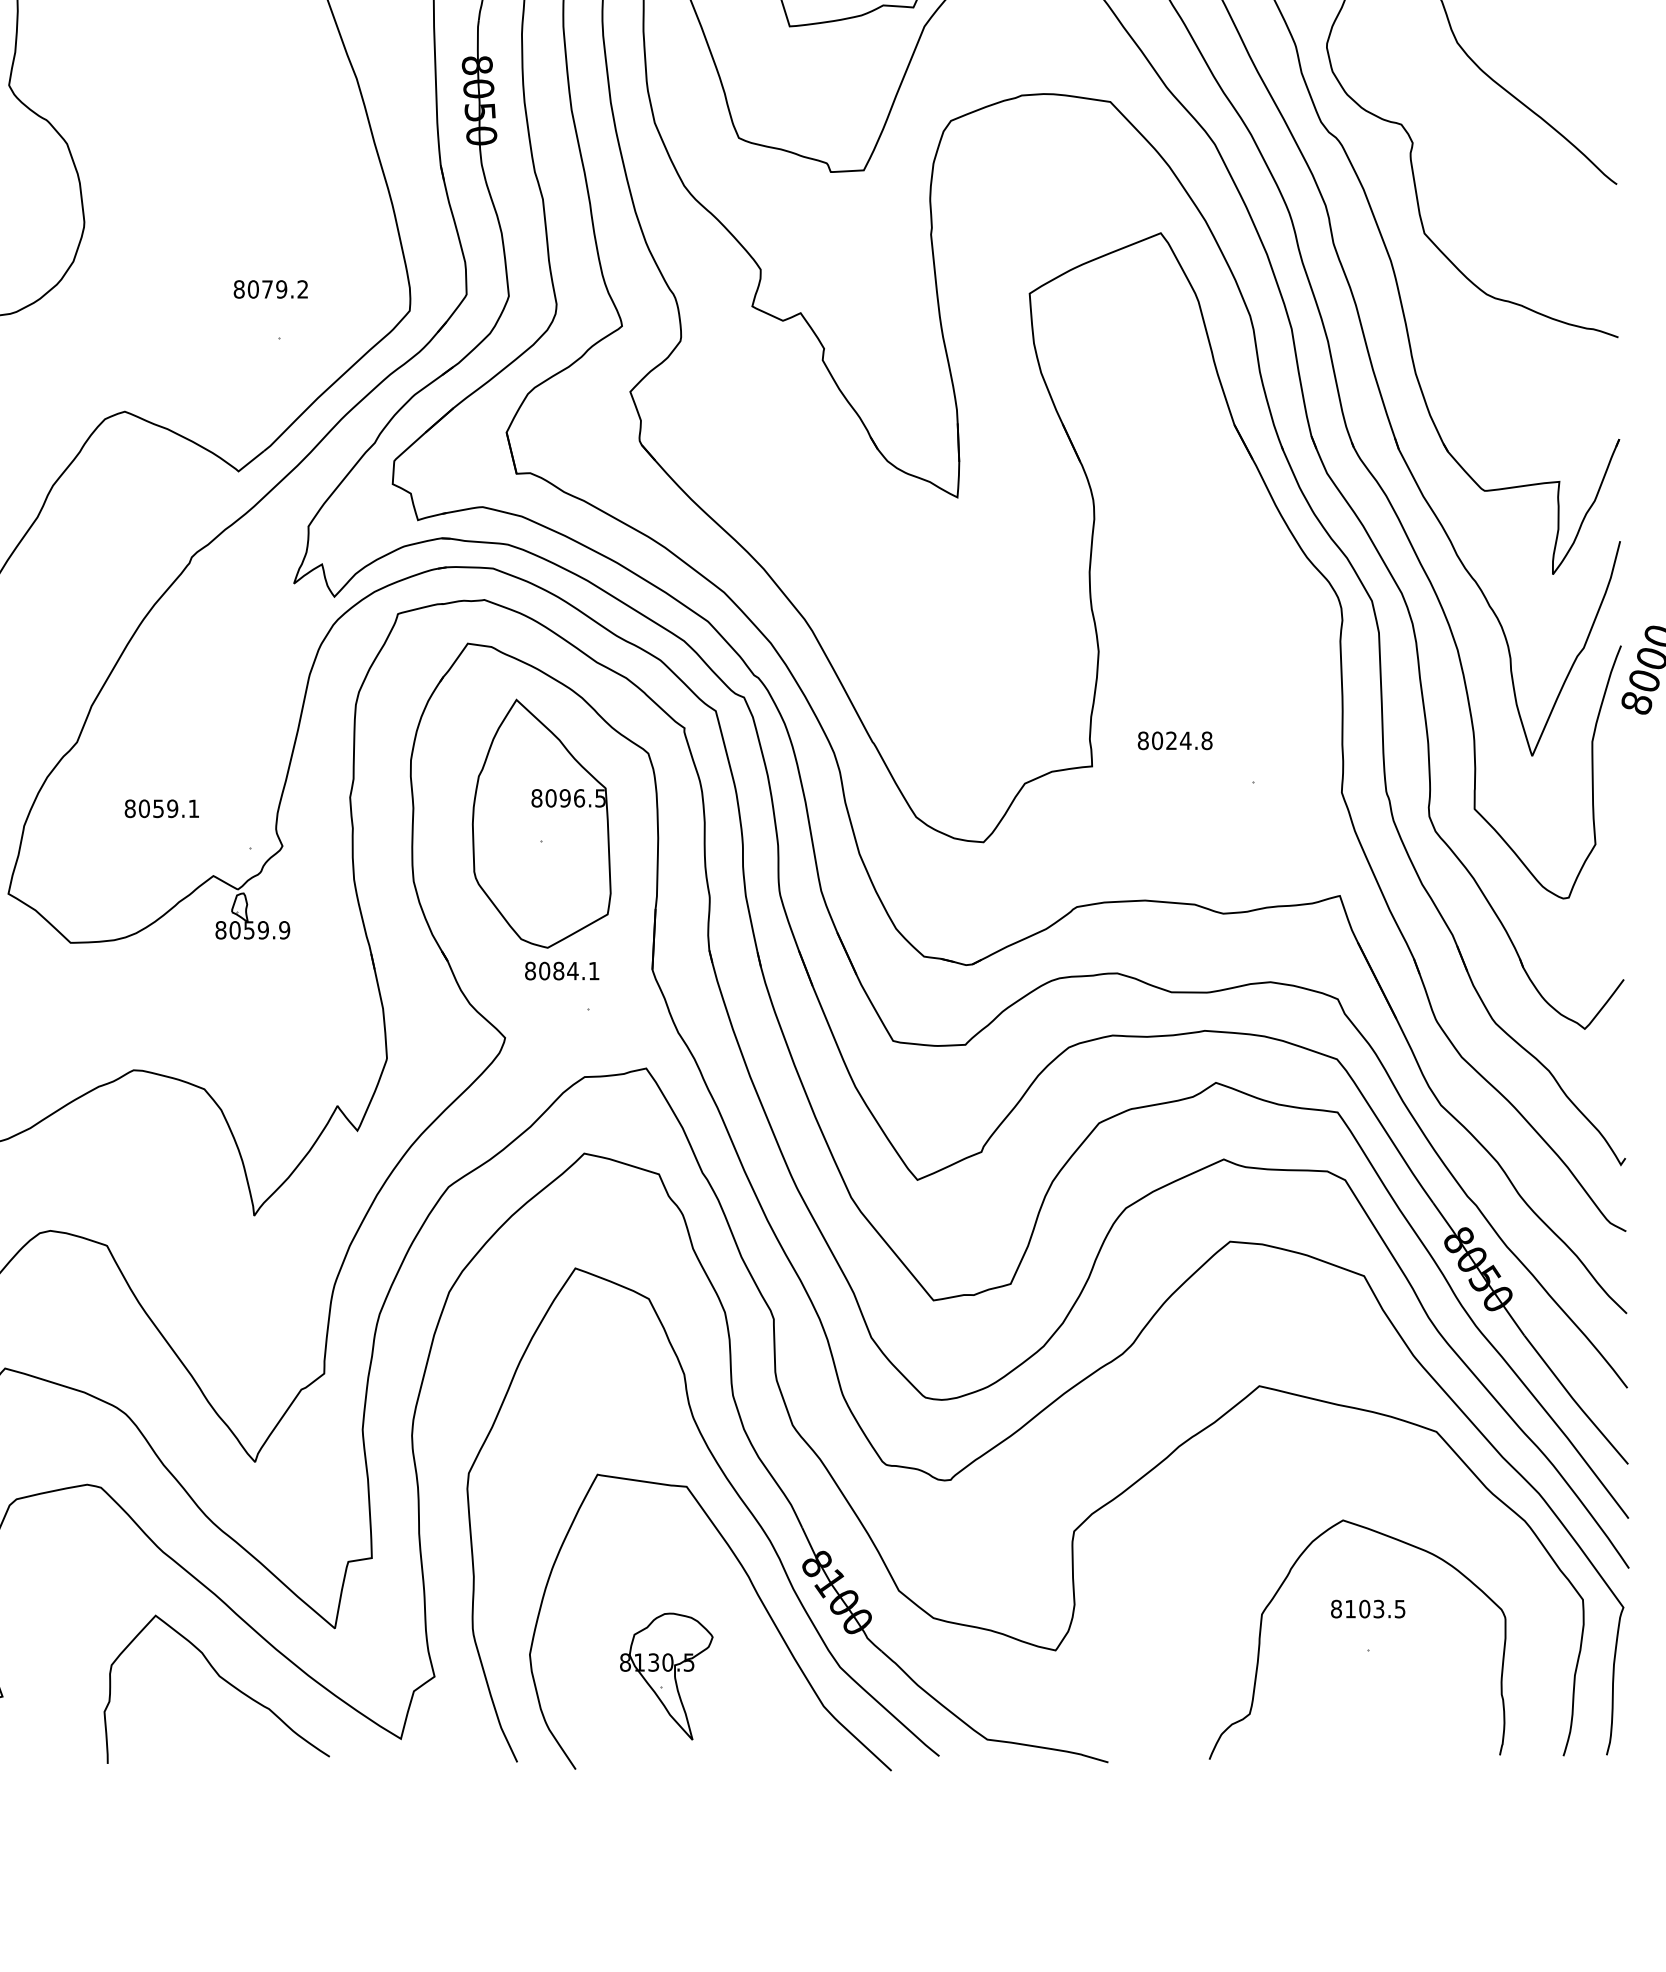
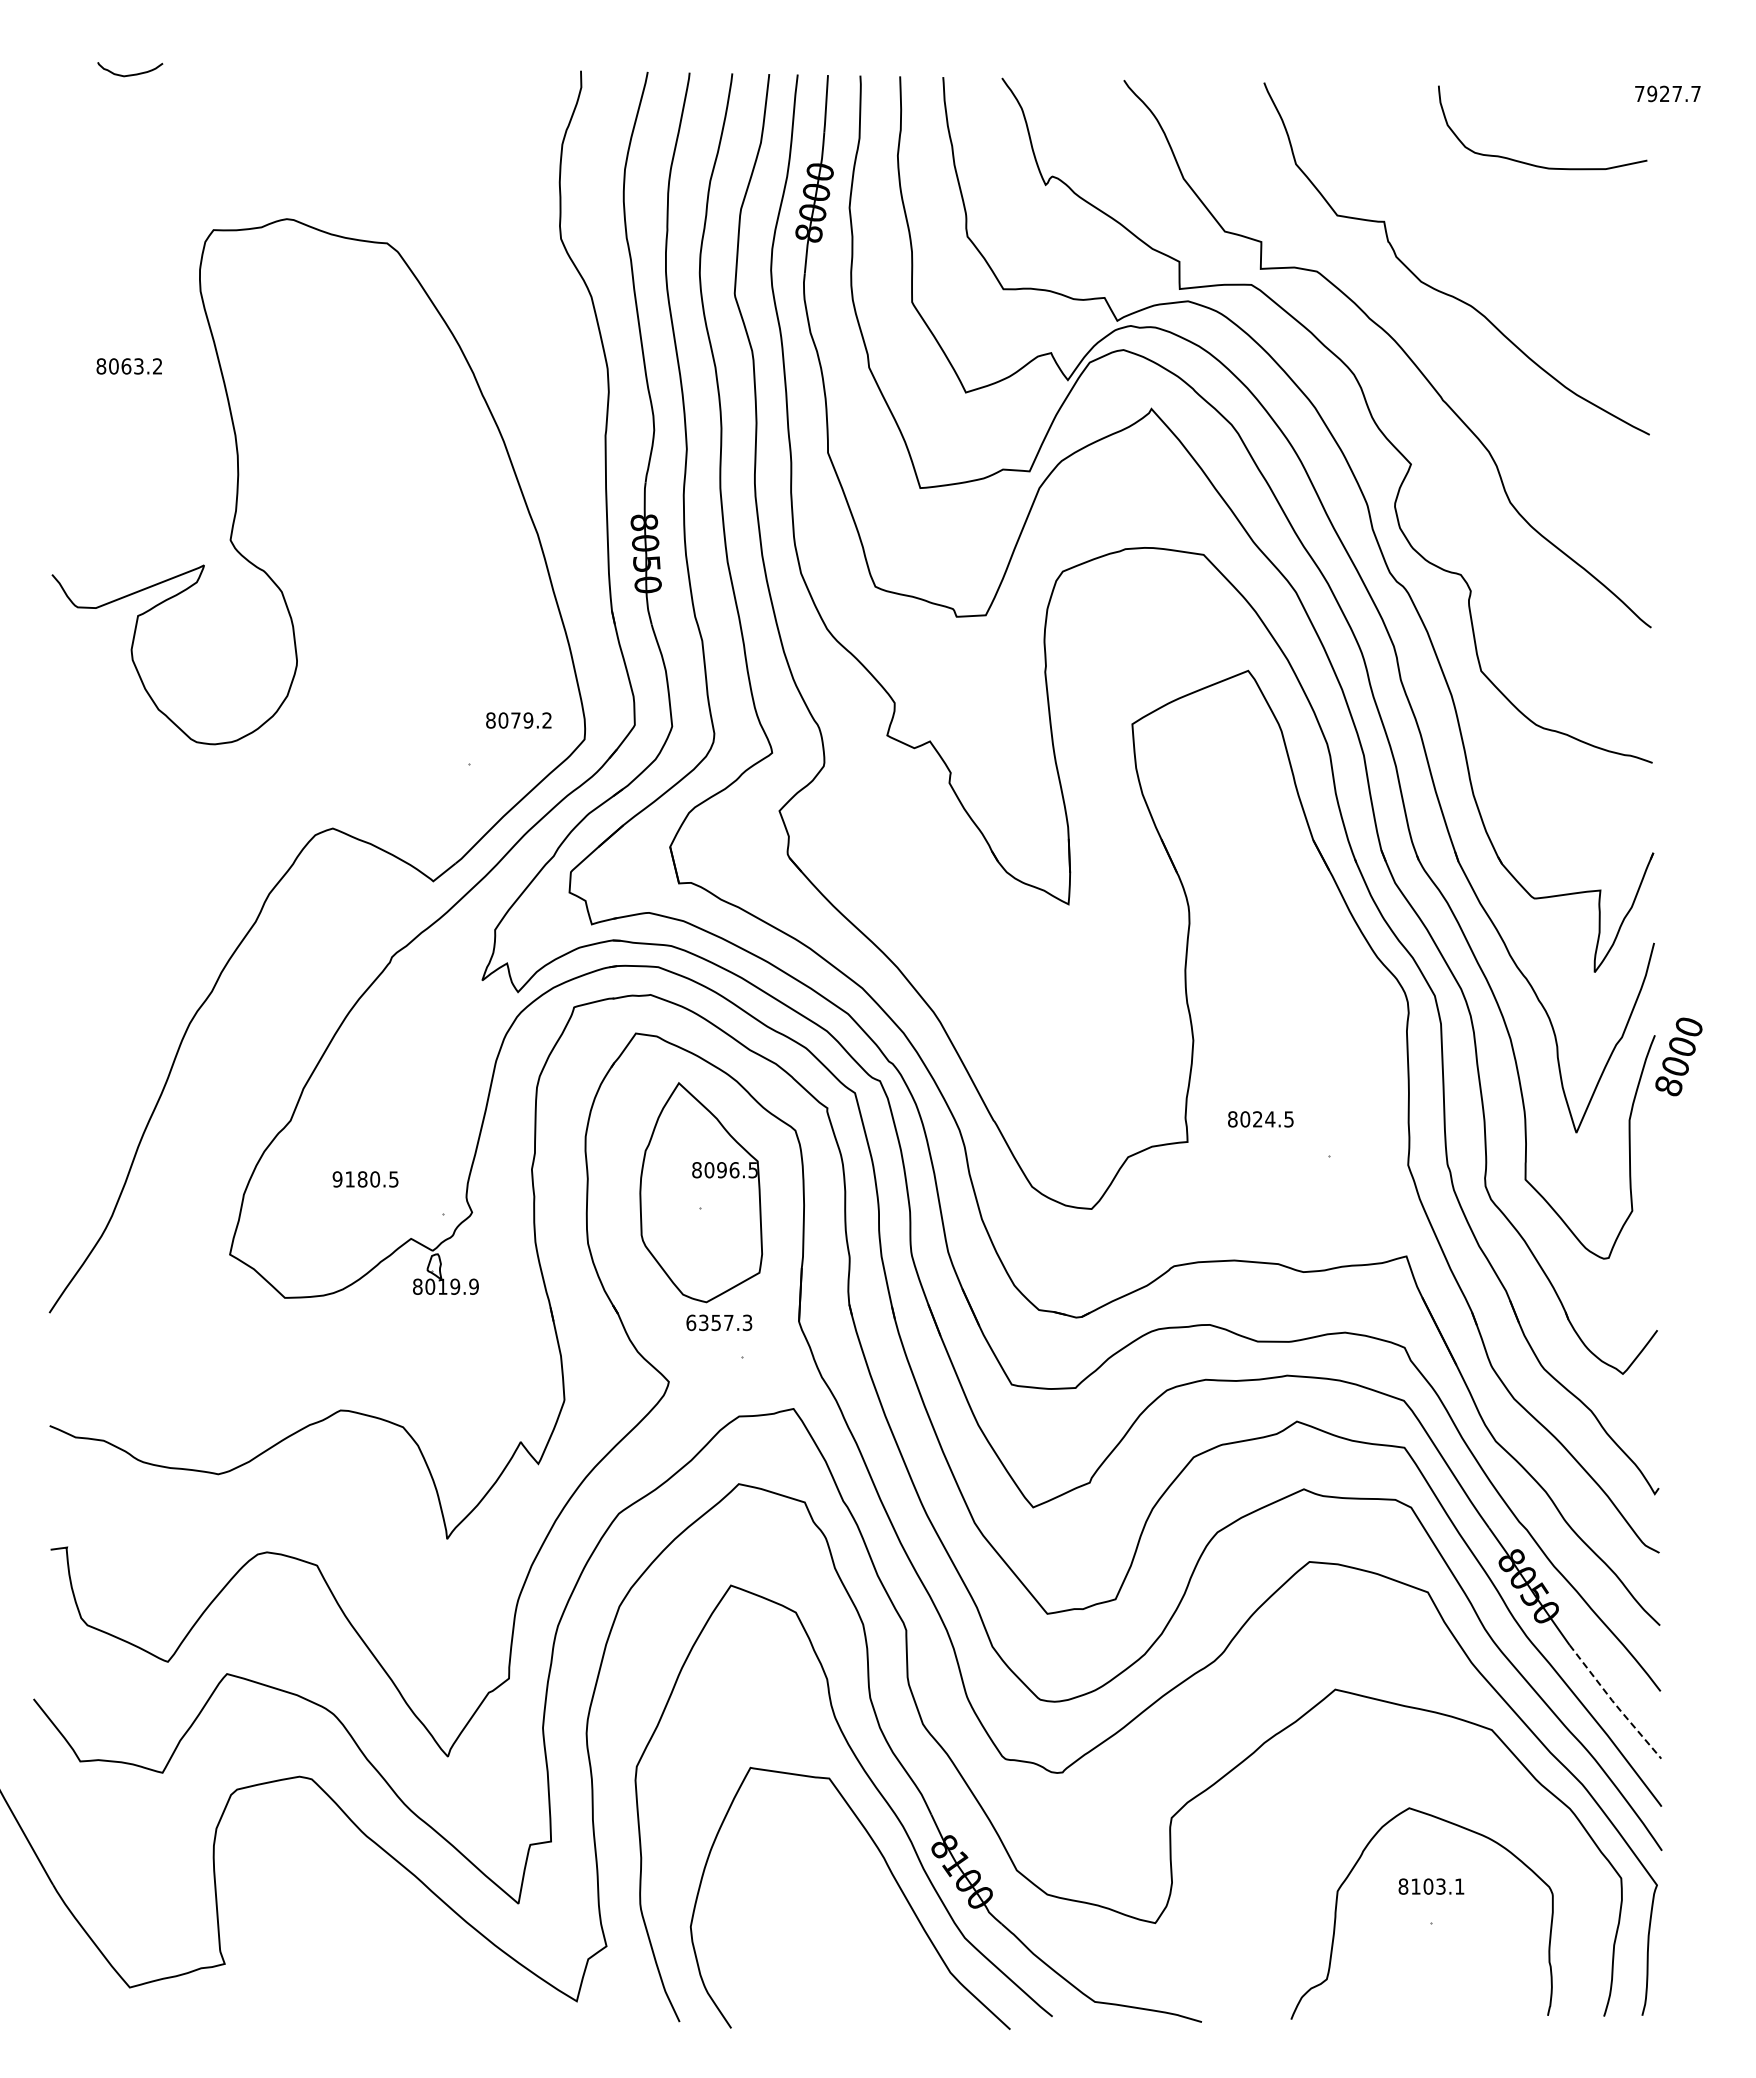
text: (270, 289) -> (518, 720), moved
text: (1206, 740) -> (1288, 1119), 8024.8 -> 8024.5
text: (161, 808) -> (365, 1179), 8059.1 -> 9180.5
text: (248, 929) -> (442, 1286), 8059.9 -> 8019.9
text: (562, 970) -> (719, 1322), 8084.1 -> 6357.3
line: (1575, 1401) -> (1614, 1703), solid -> dashed
text: (1399, 1608) -> (1459, 1886), 8103.5 -> 8103.1
part: (666, 1675) -> (811, 1945), removed
curve: (222, 1680) -> (419, 1949), removed

